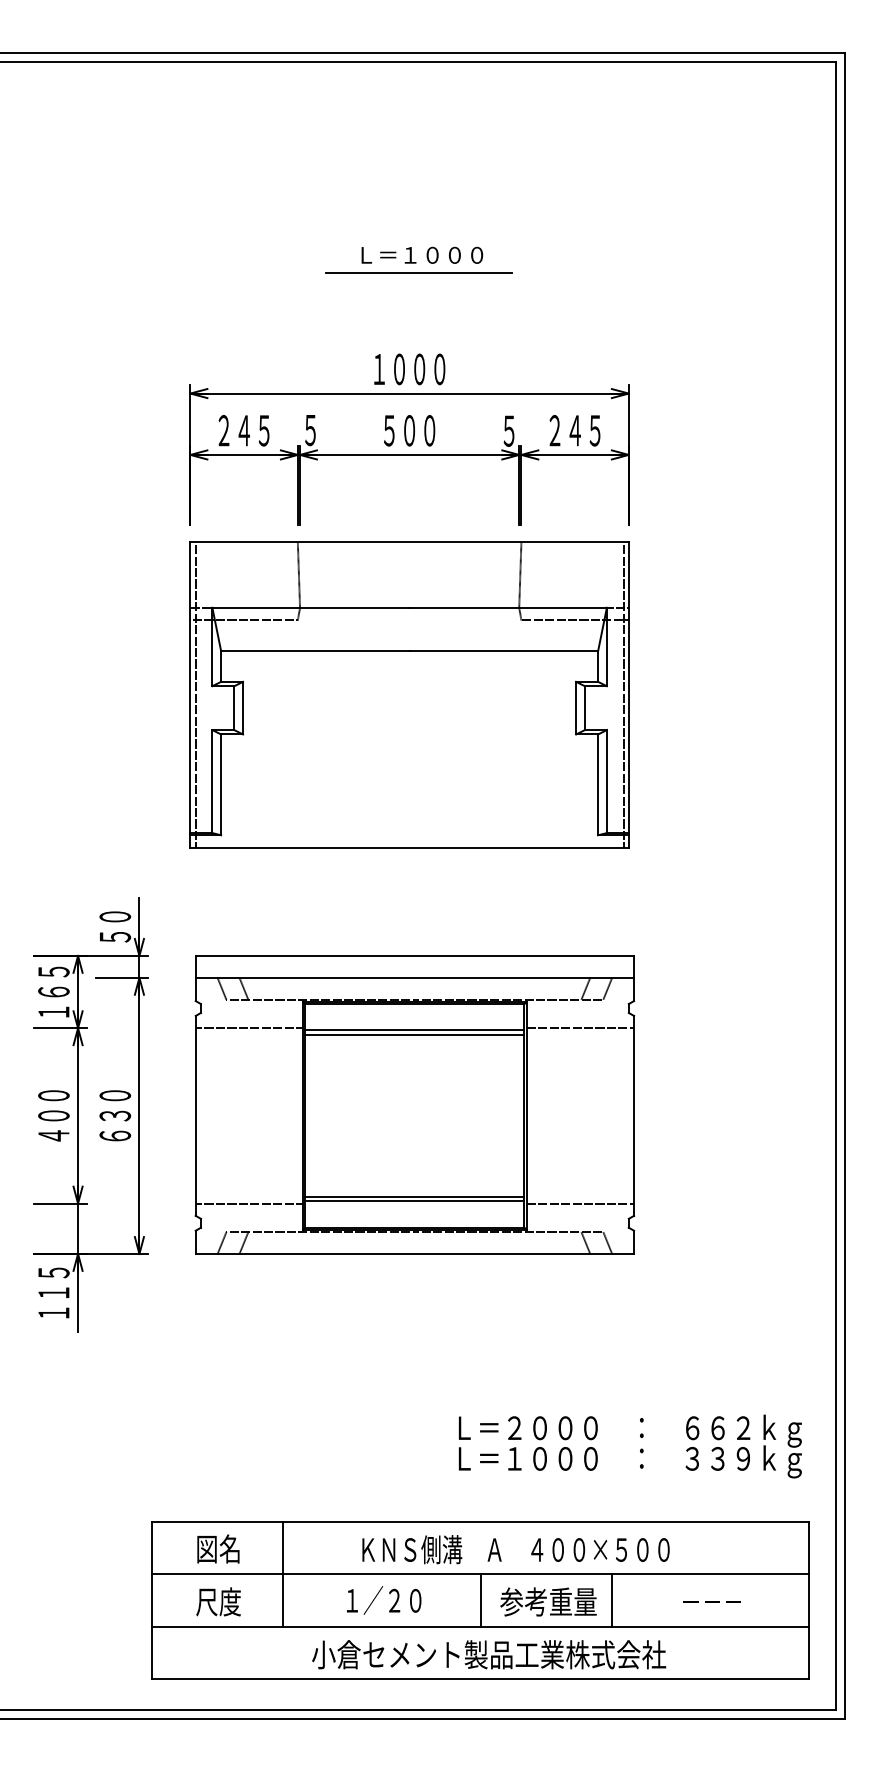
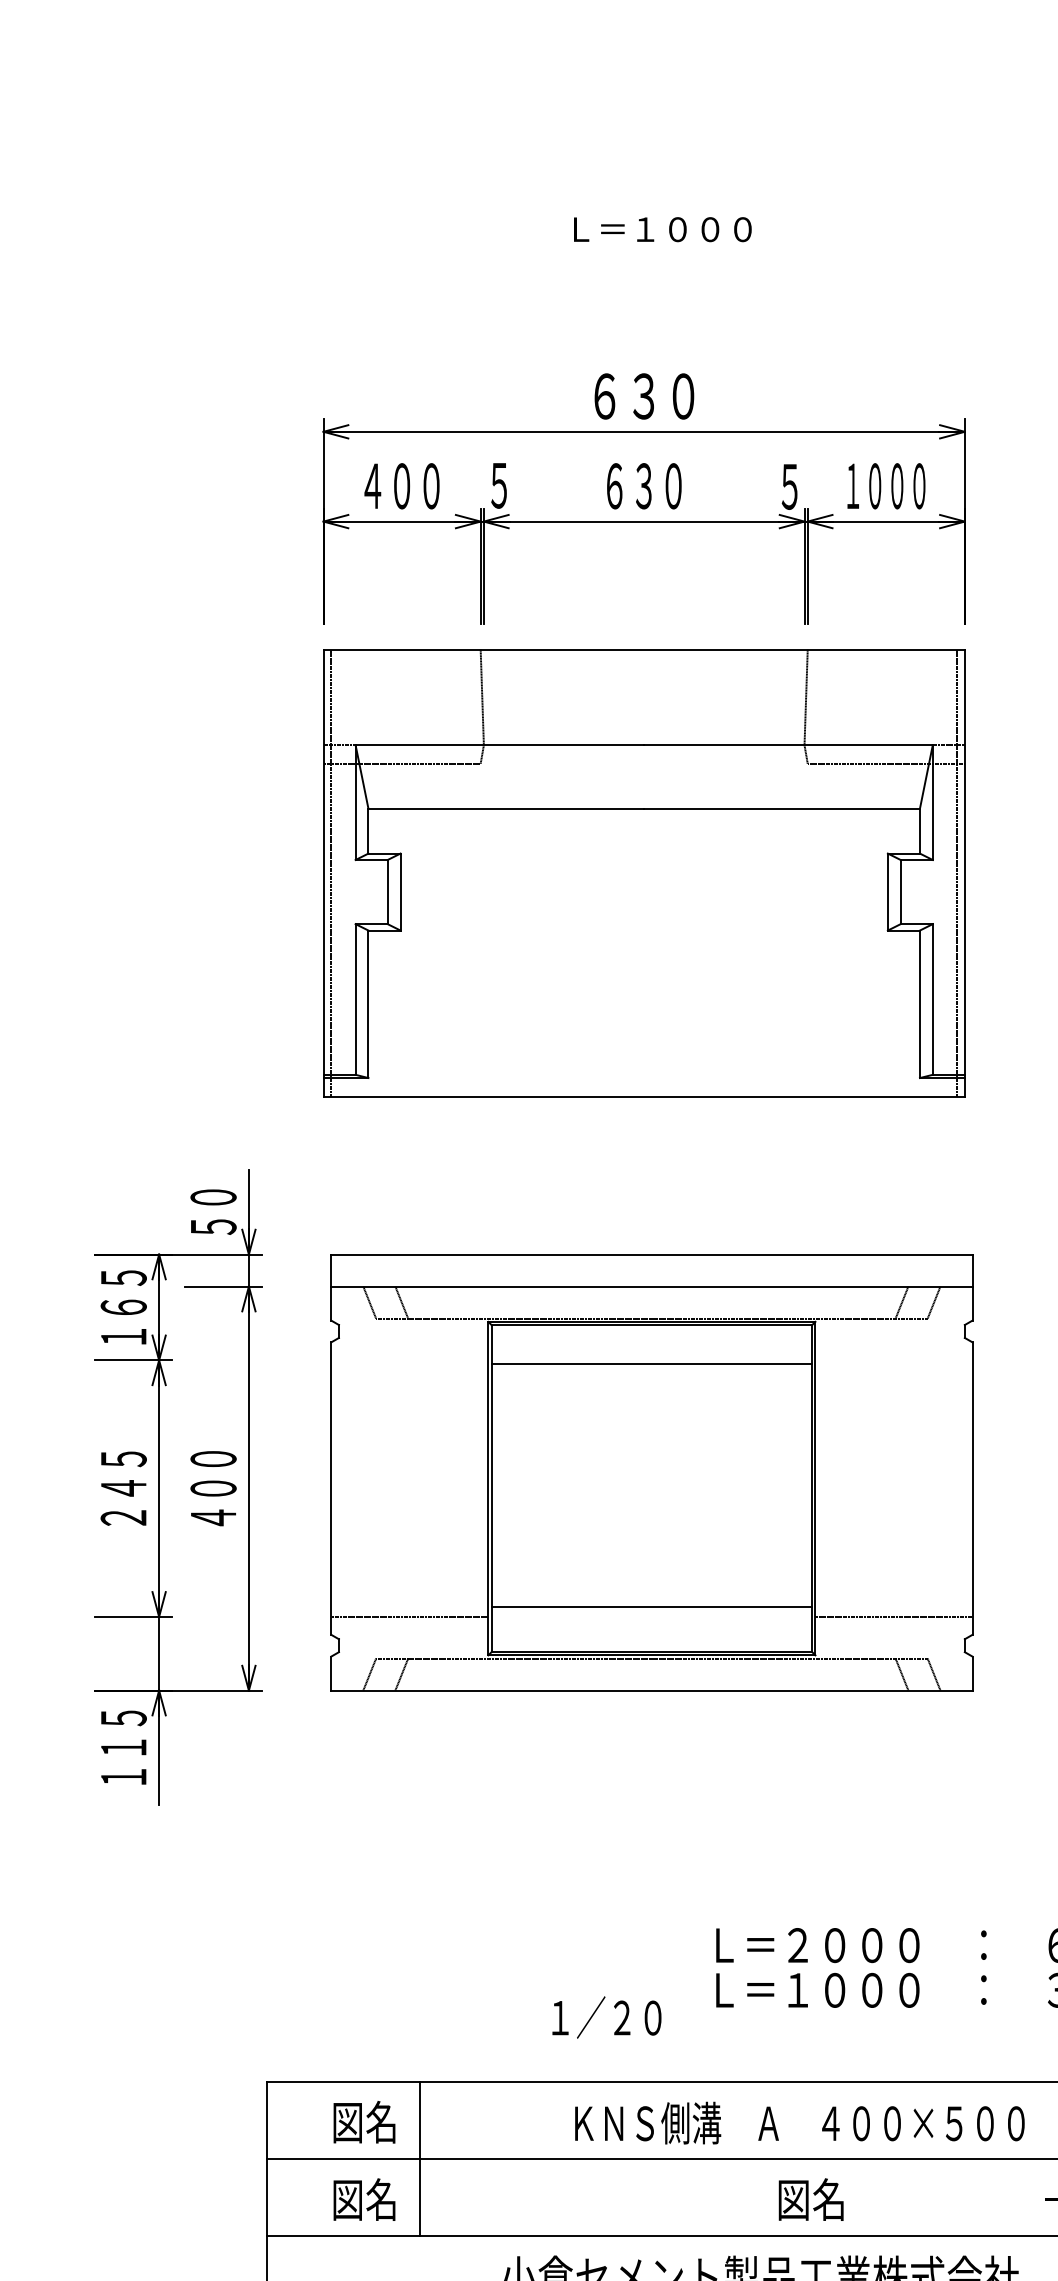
line: (419, 272) -> (658, 254), removed
text: (409, 369) -> (644, 396), １０００ -> ６３０
text: (243, 430) -> (401, 485), ２４５ -> ４００
text: (399, 430) -> (629, 485), ５００ -> ６３０
text: (574, 430) -> (885, 485), ２４５ -> １０００
line: (249, 1028) -> (409, 1360), removed
line: (580, 1028) -> (894, 1360), removed
line: (414, 1034) -> (651, 1369), removed
text: (53, 1115) -> (123, 1488), ４００ -> ２４５
text: (115, 1125) -> (213, 1502), ６３０ -> ４００
line: (414, 1201) -> (651, 1613), removed
line: (283, 1573) -> (420, 2158), moved
text: (384, 1600) -> (607, 2017), moved
line: (480, 1600) -> (747, 2197), removed
line: (612, 1600) -> (940, 2197), removed
text: (218, 1601) -> (364, 2199), 尺度 -> 図名
text: (548, 1601) -> (847, 2199), 参考重量 -> 図名

